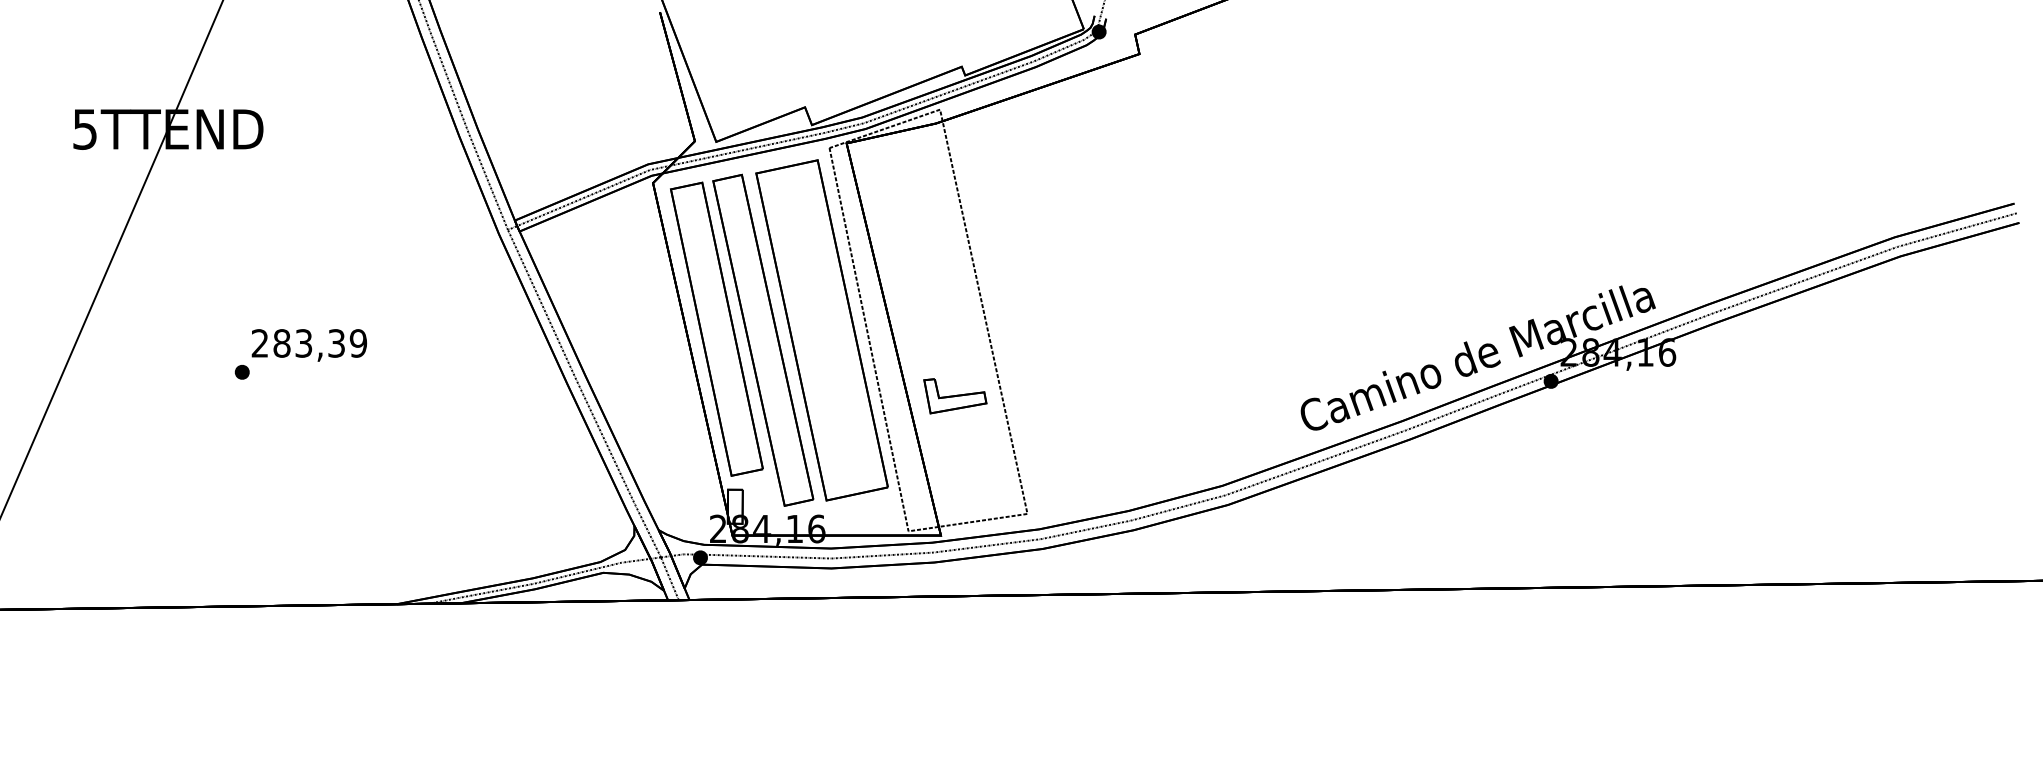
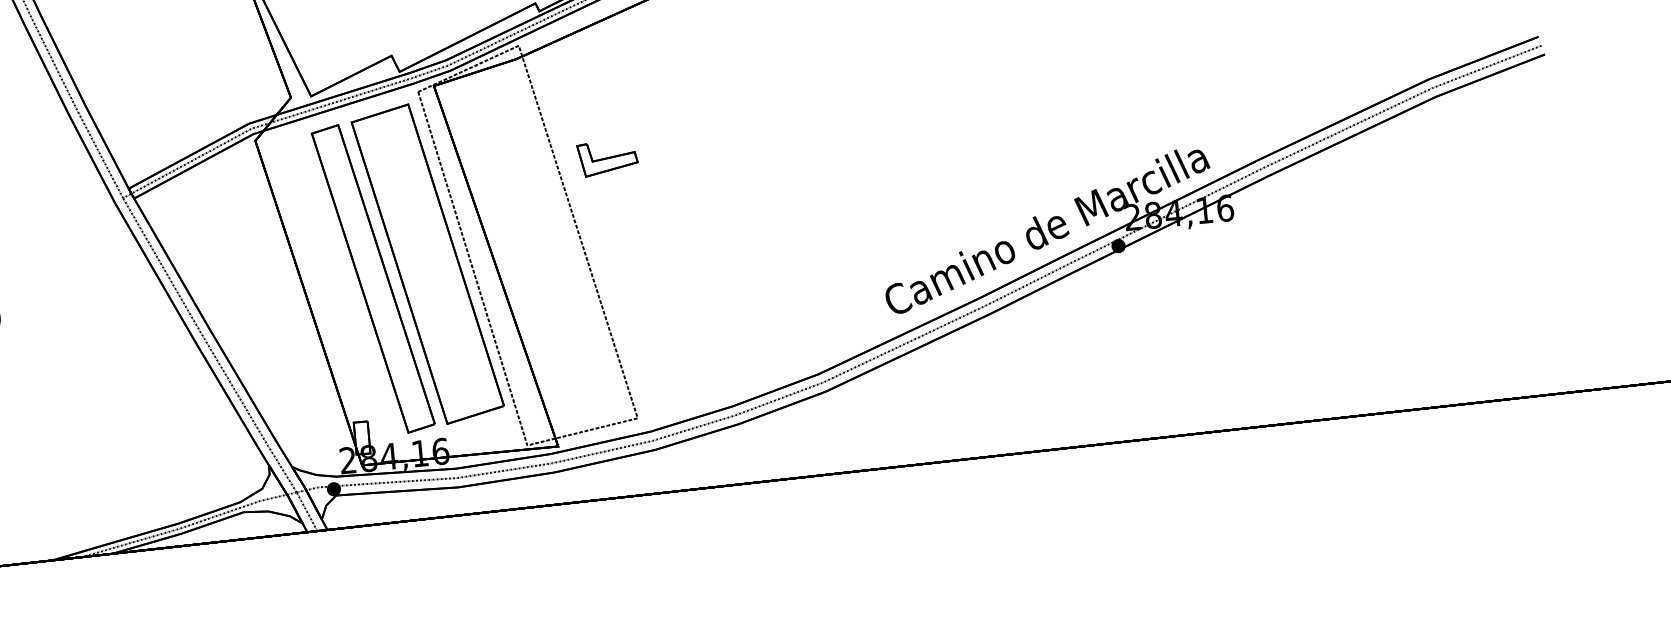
part: (716, 328) -> (328, 271), removed
part: (955, 396) -> (607, 158), moved

